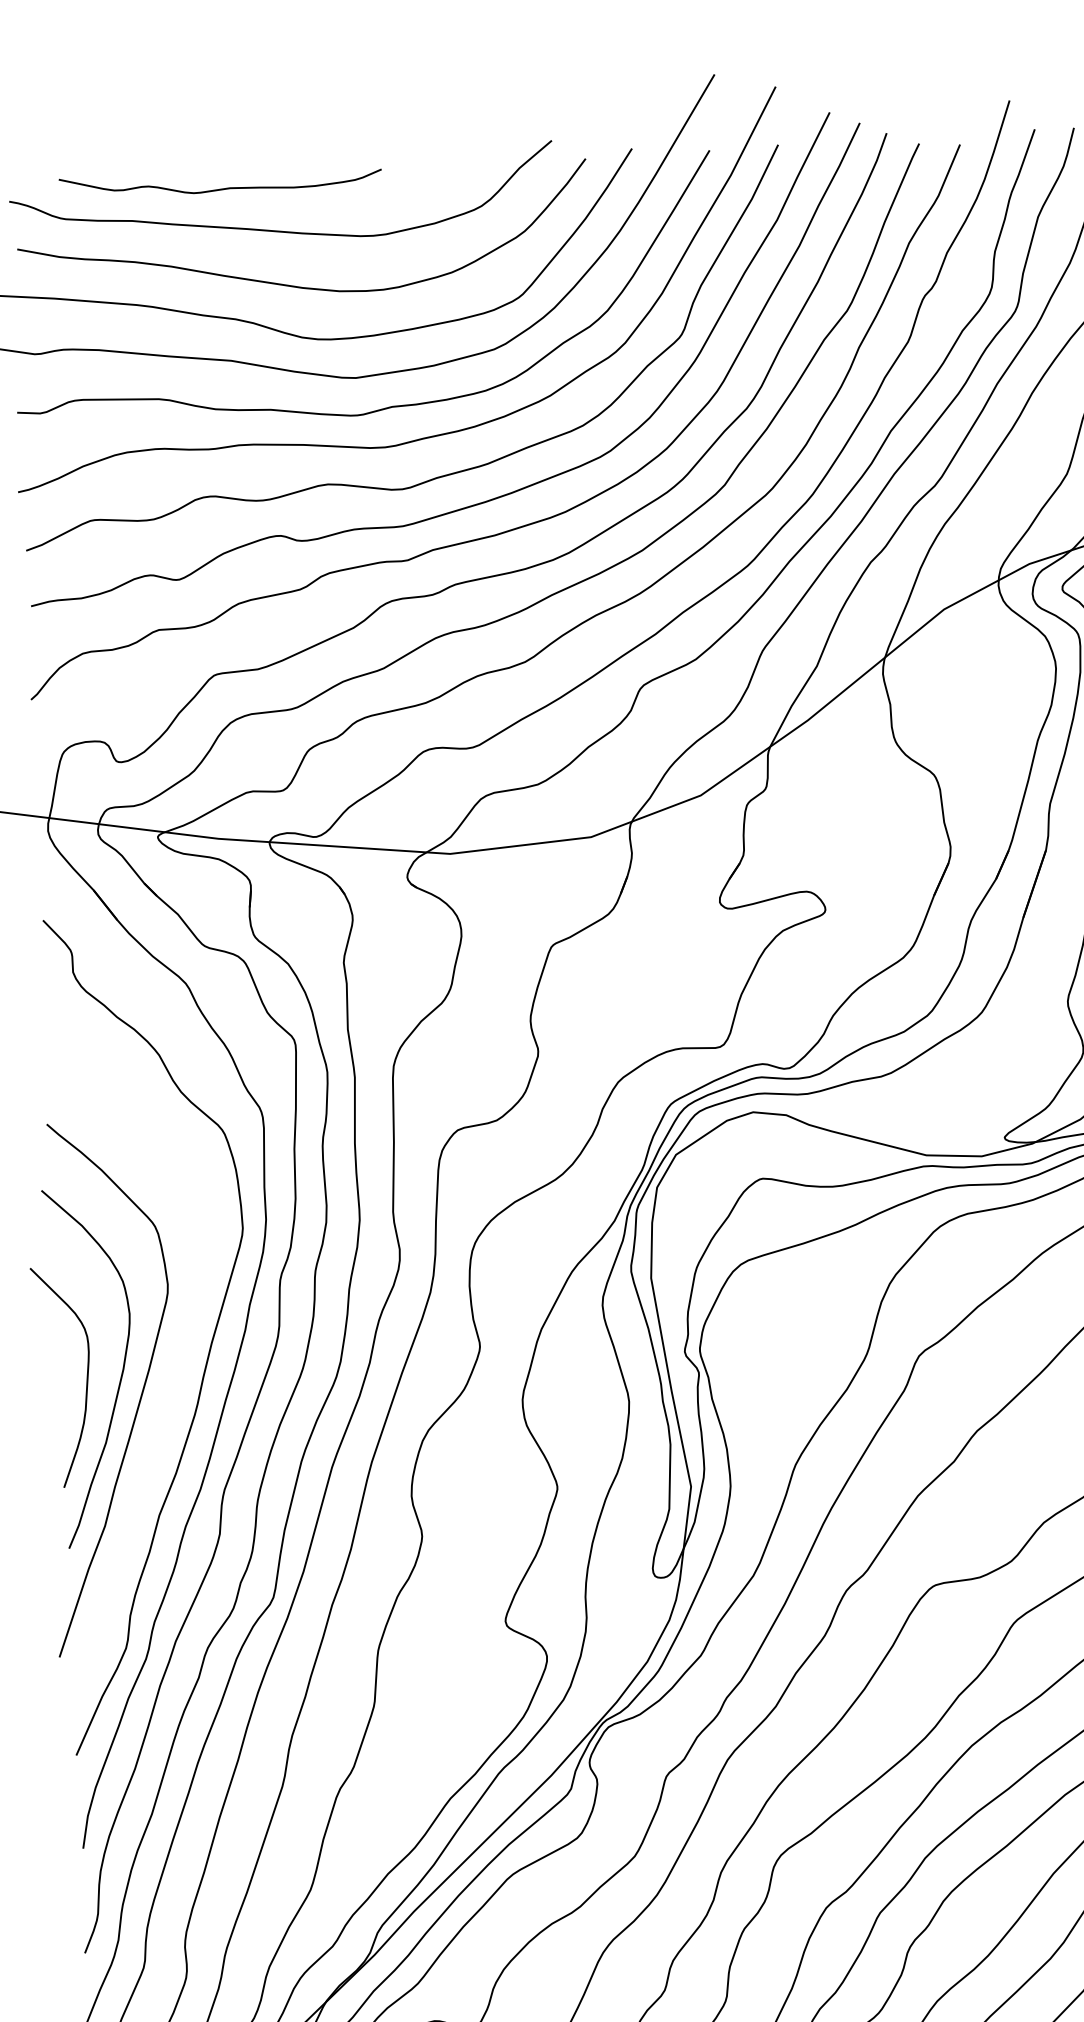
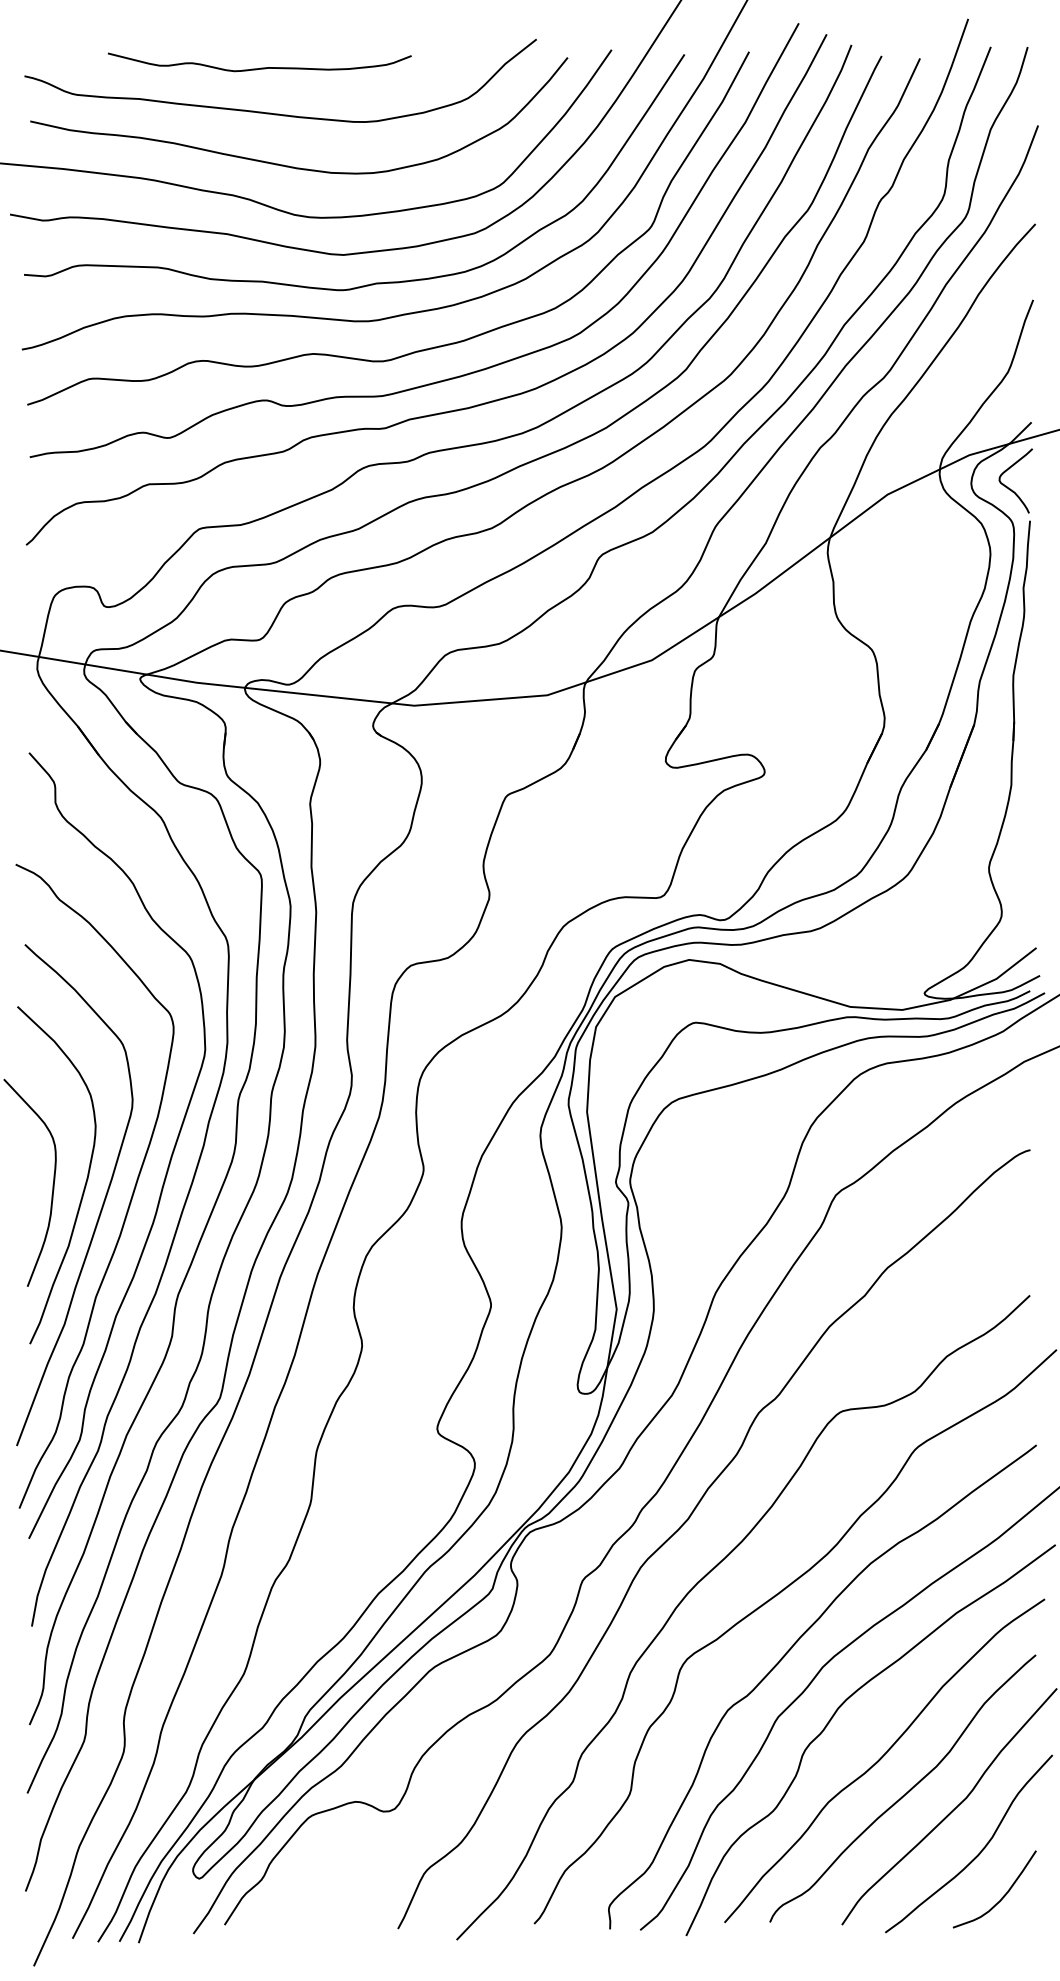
curve: (221, 188) -> (260, 67), moved
curve: (169, 1389) -> (130, 1198), added

